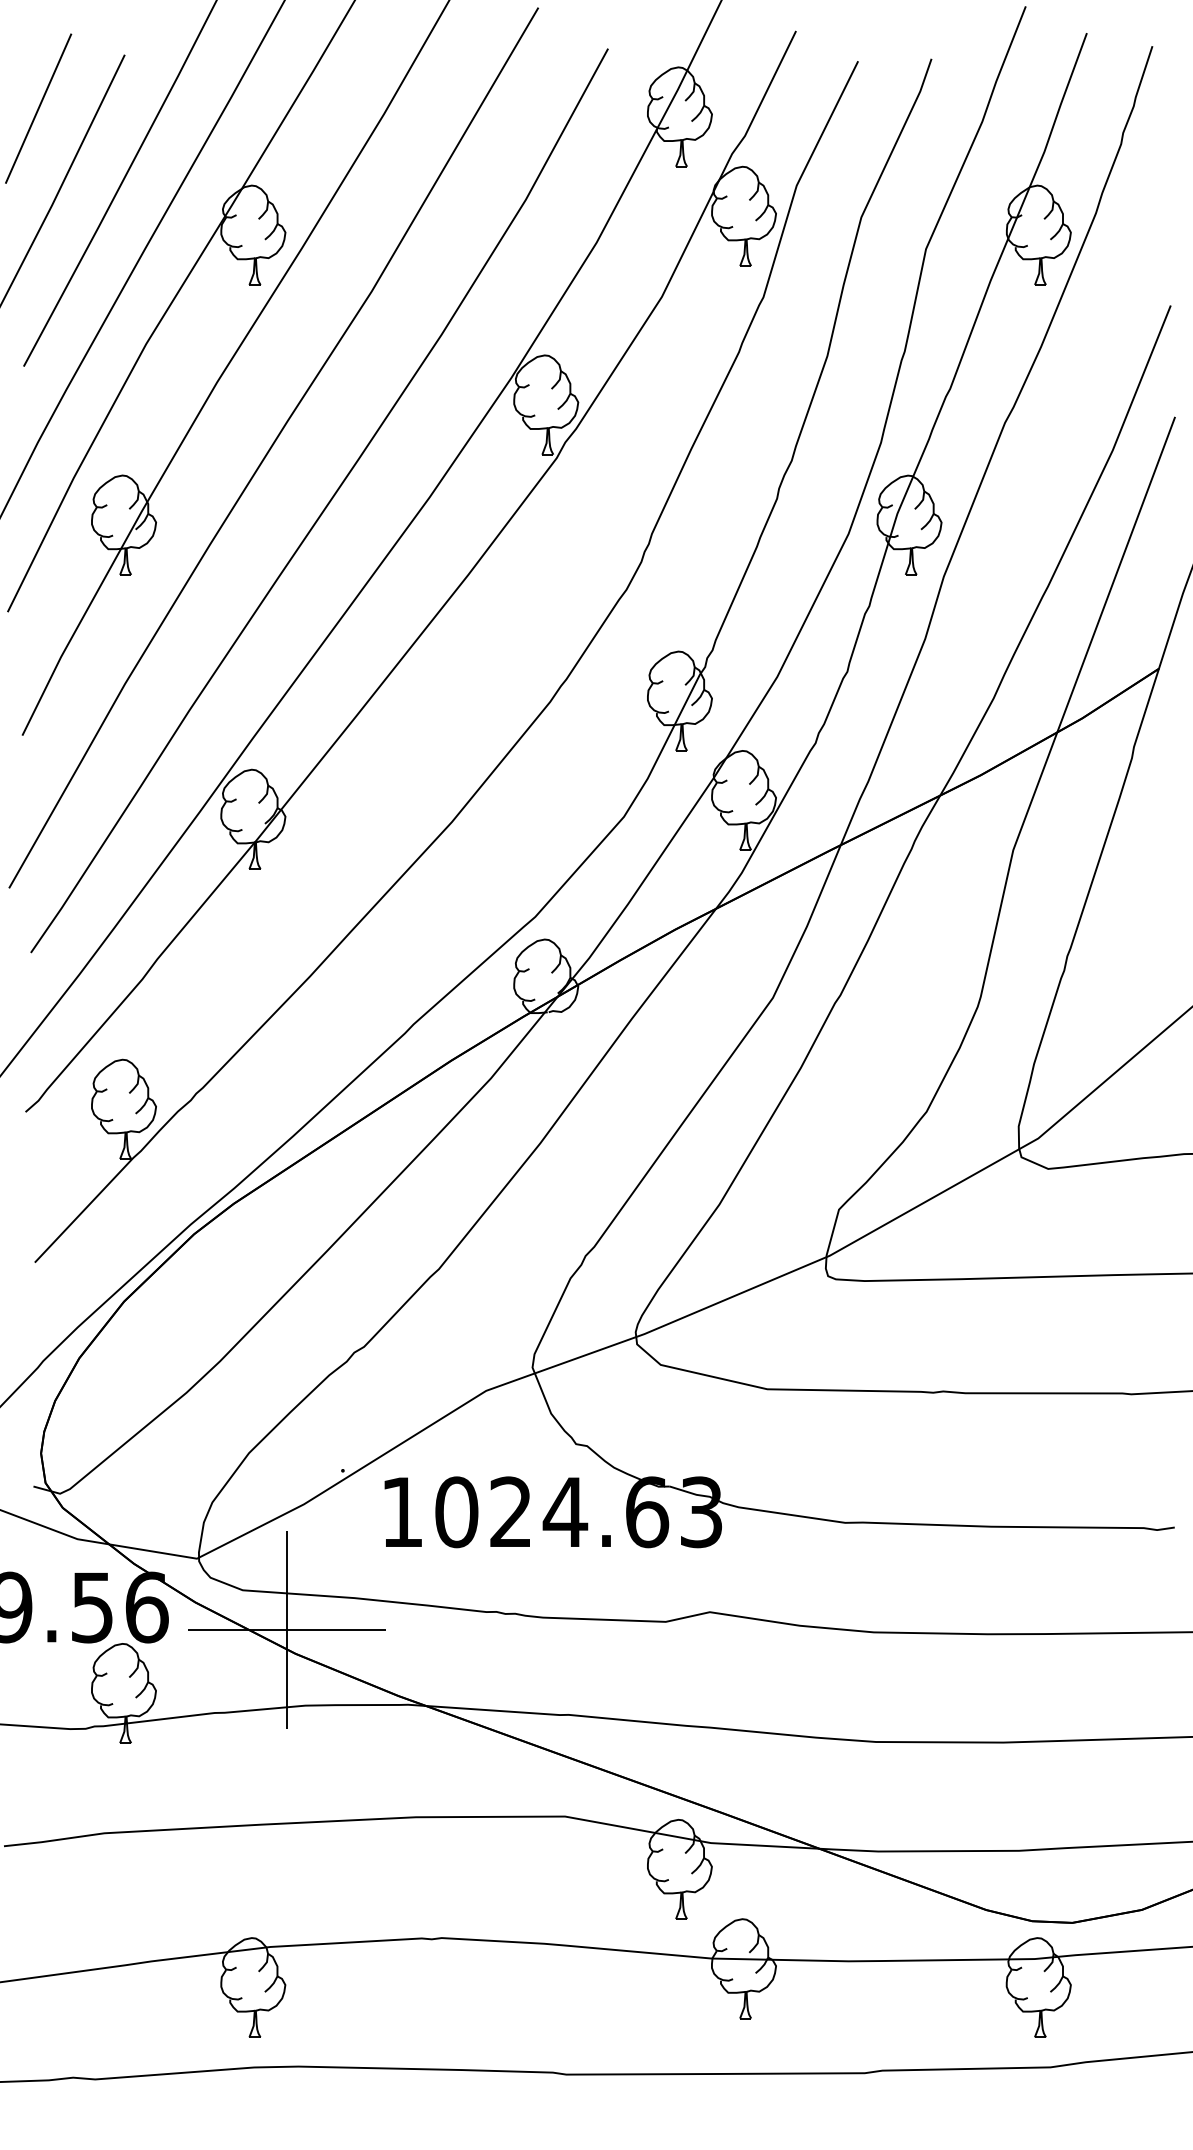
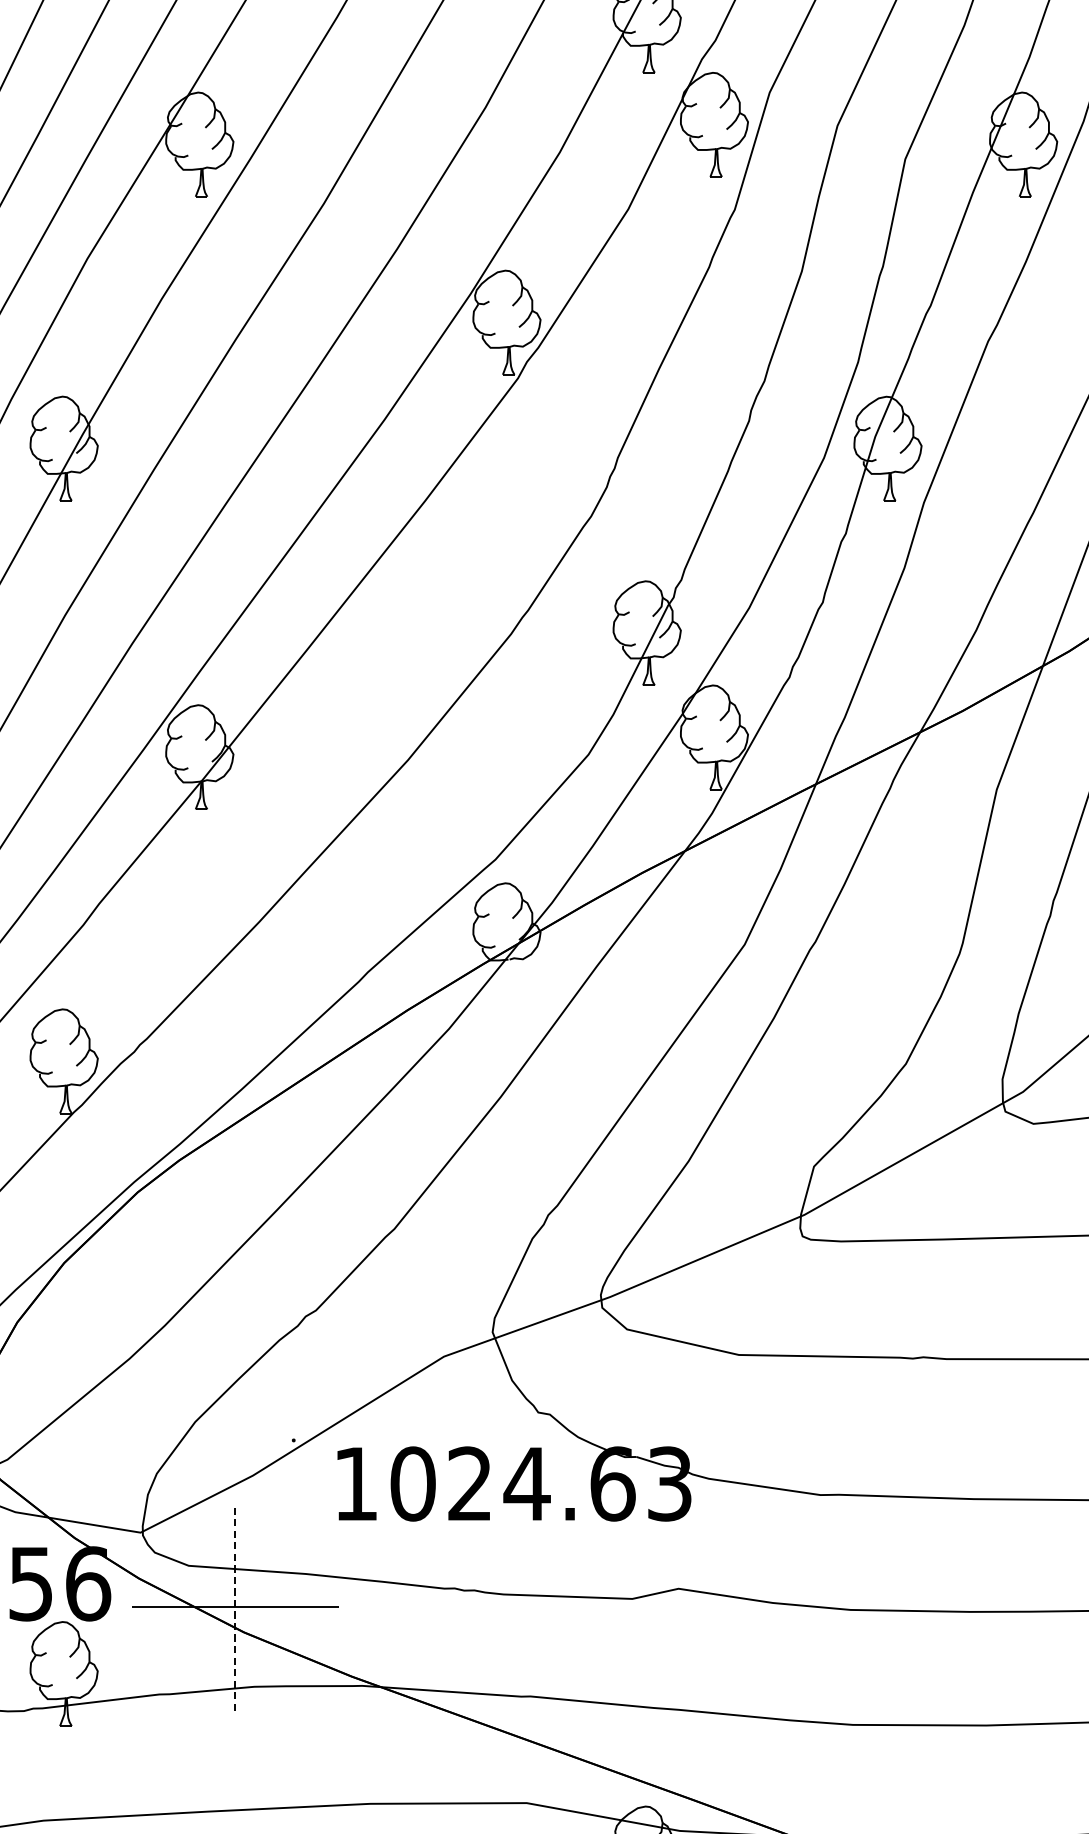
line: (287, 1629) -> (235, 1606), solid -> dashed

